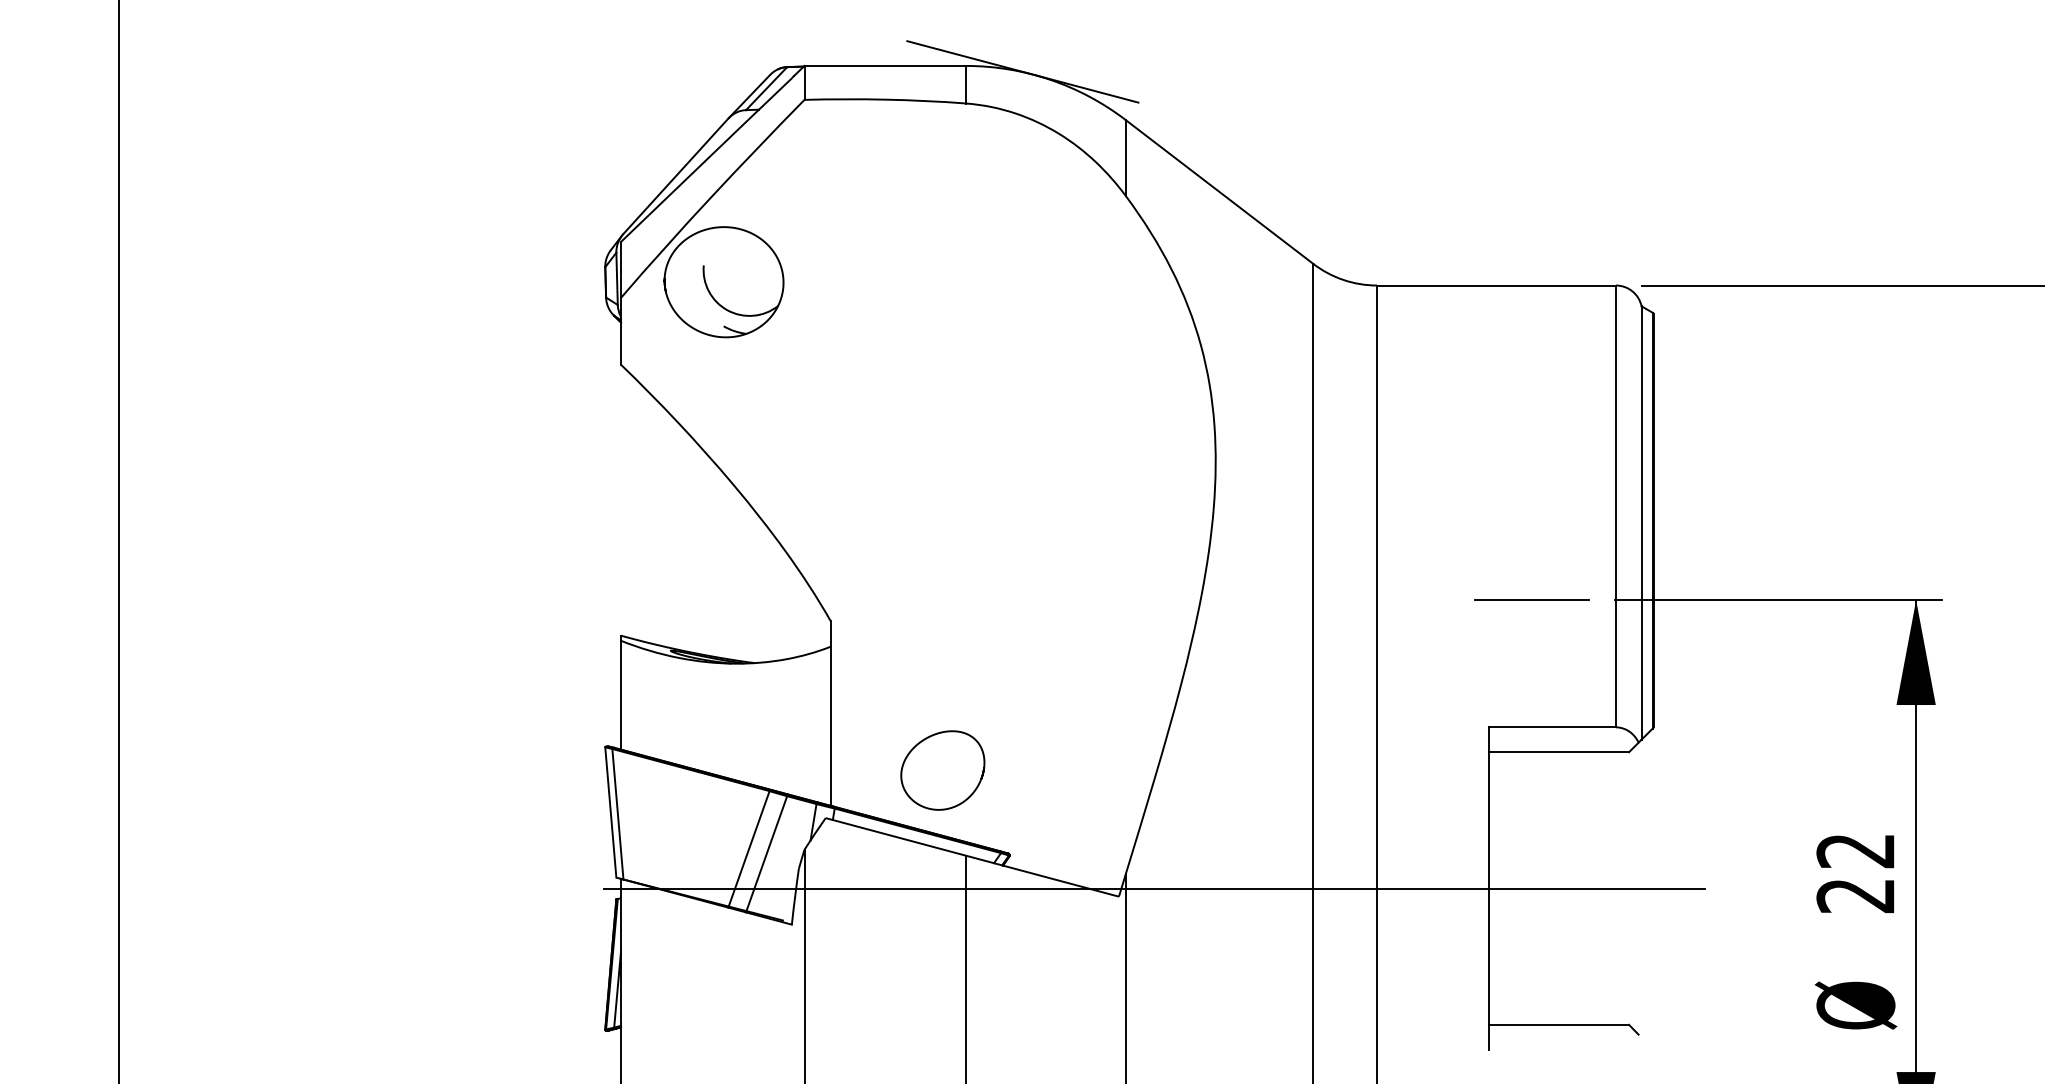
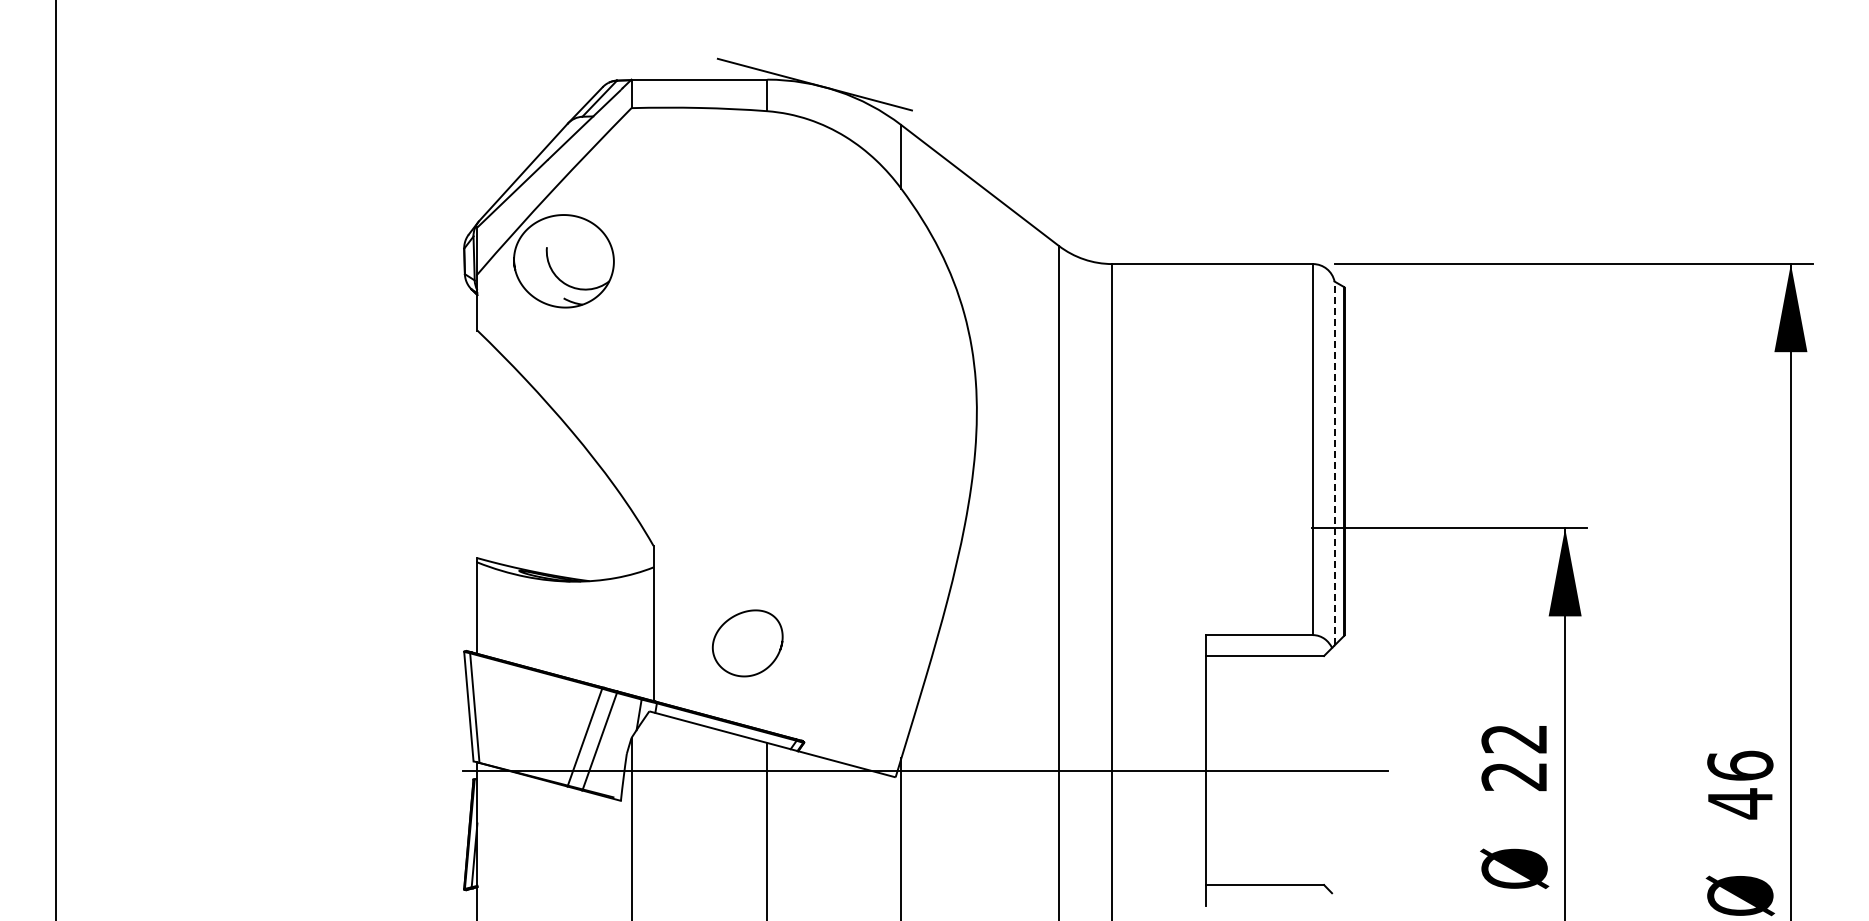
line: (1641, 522) -> (1334, 463), solid -> dashed
line: (1531, 599) -> (1242, 527), removed
curve: (927, 739) -> (734, 617), moved

